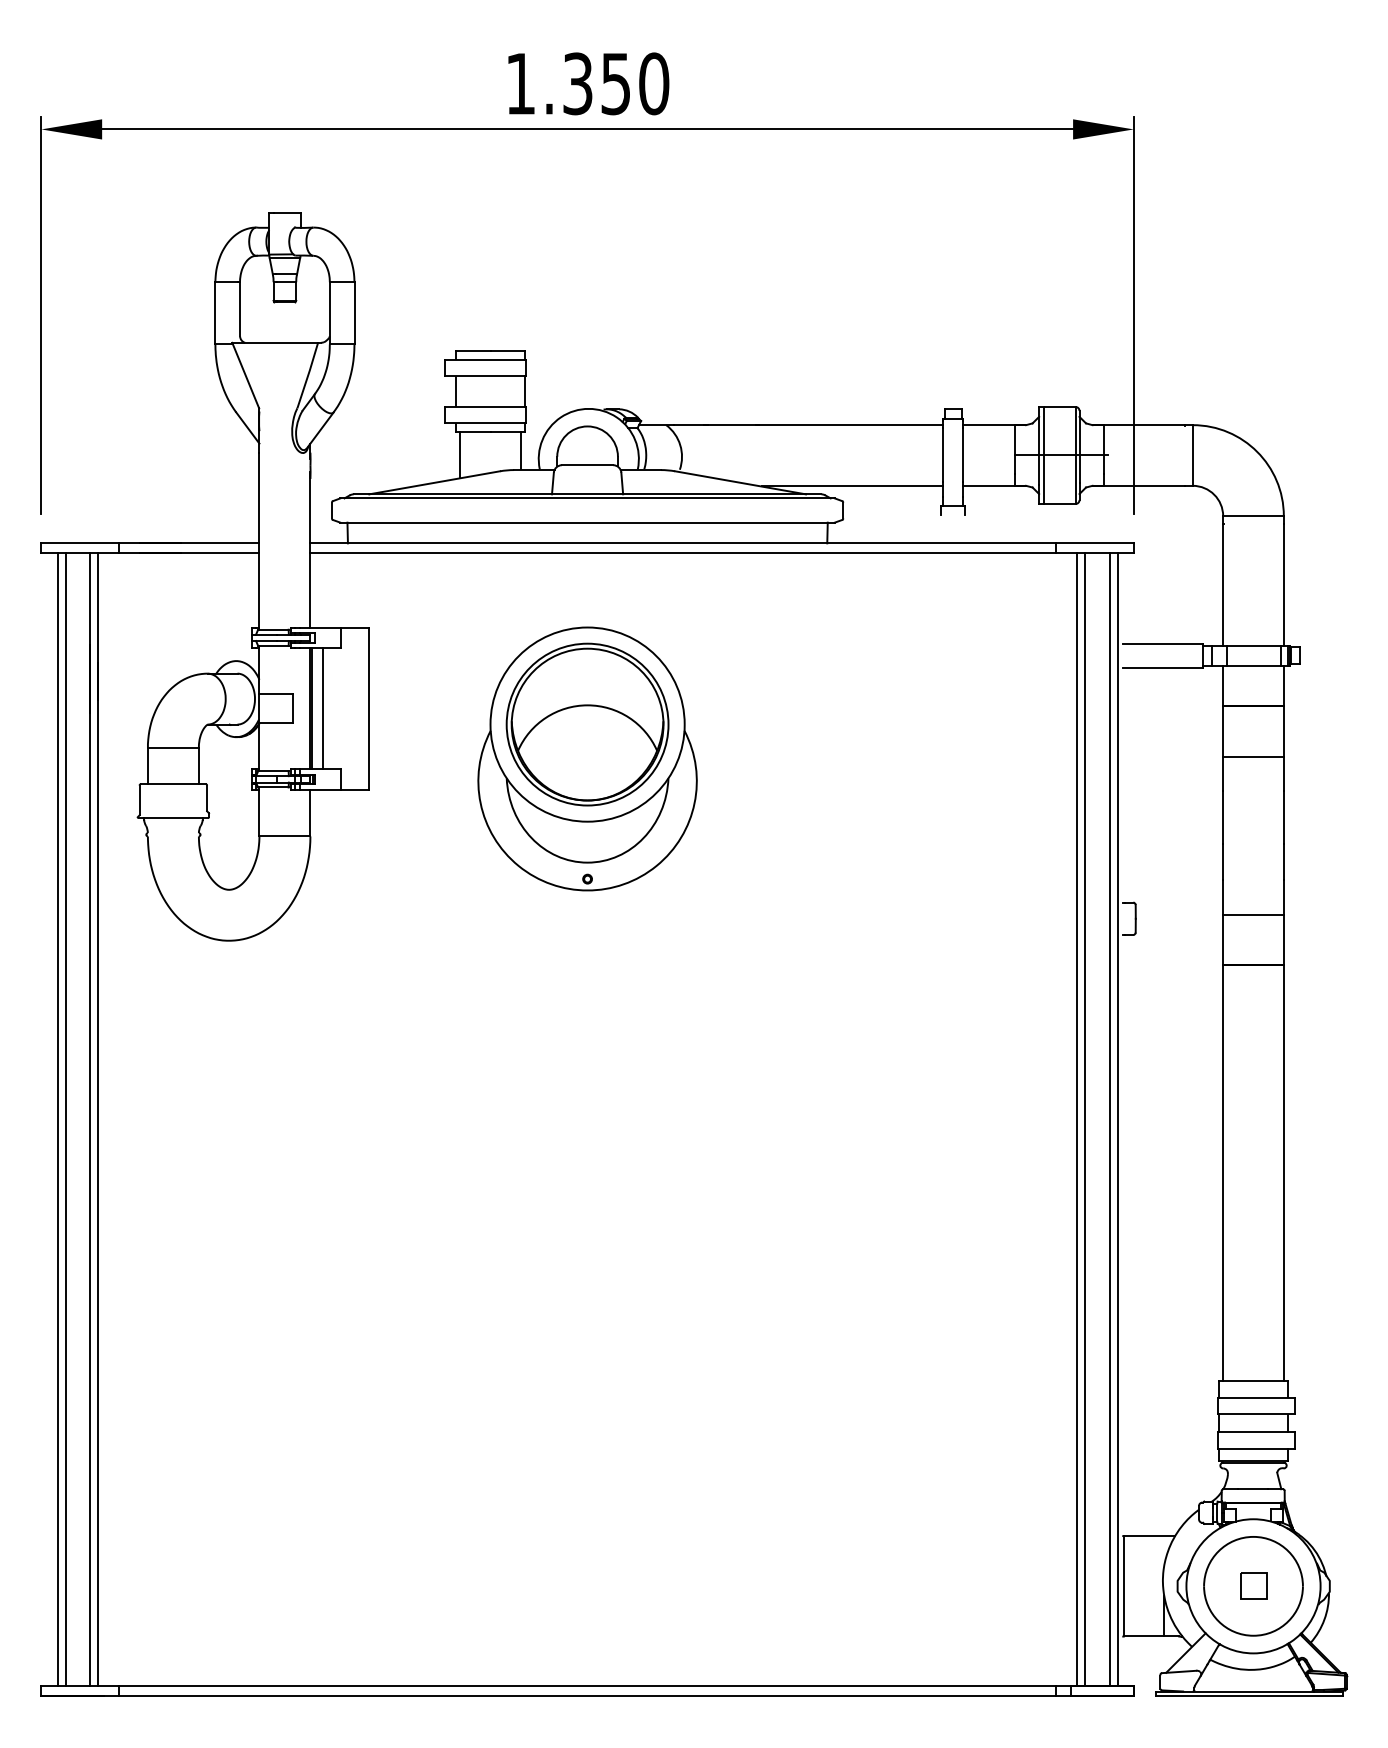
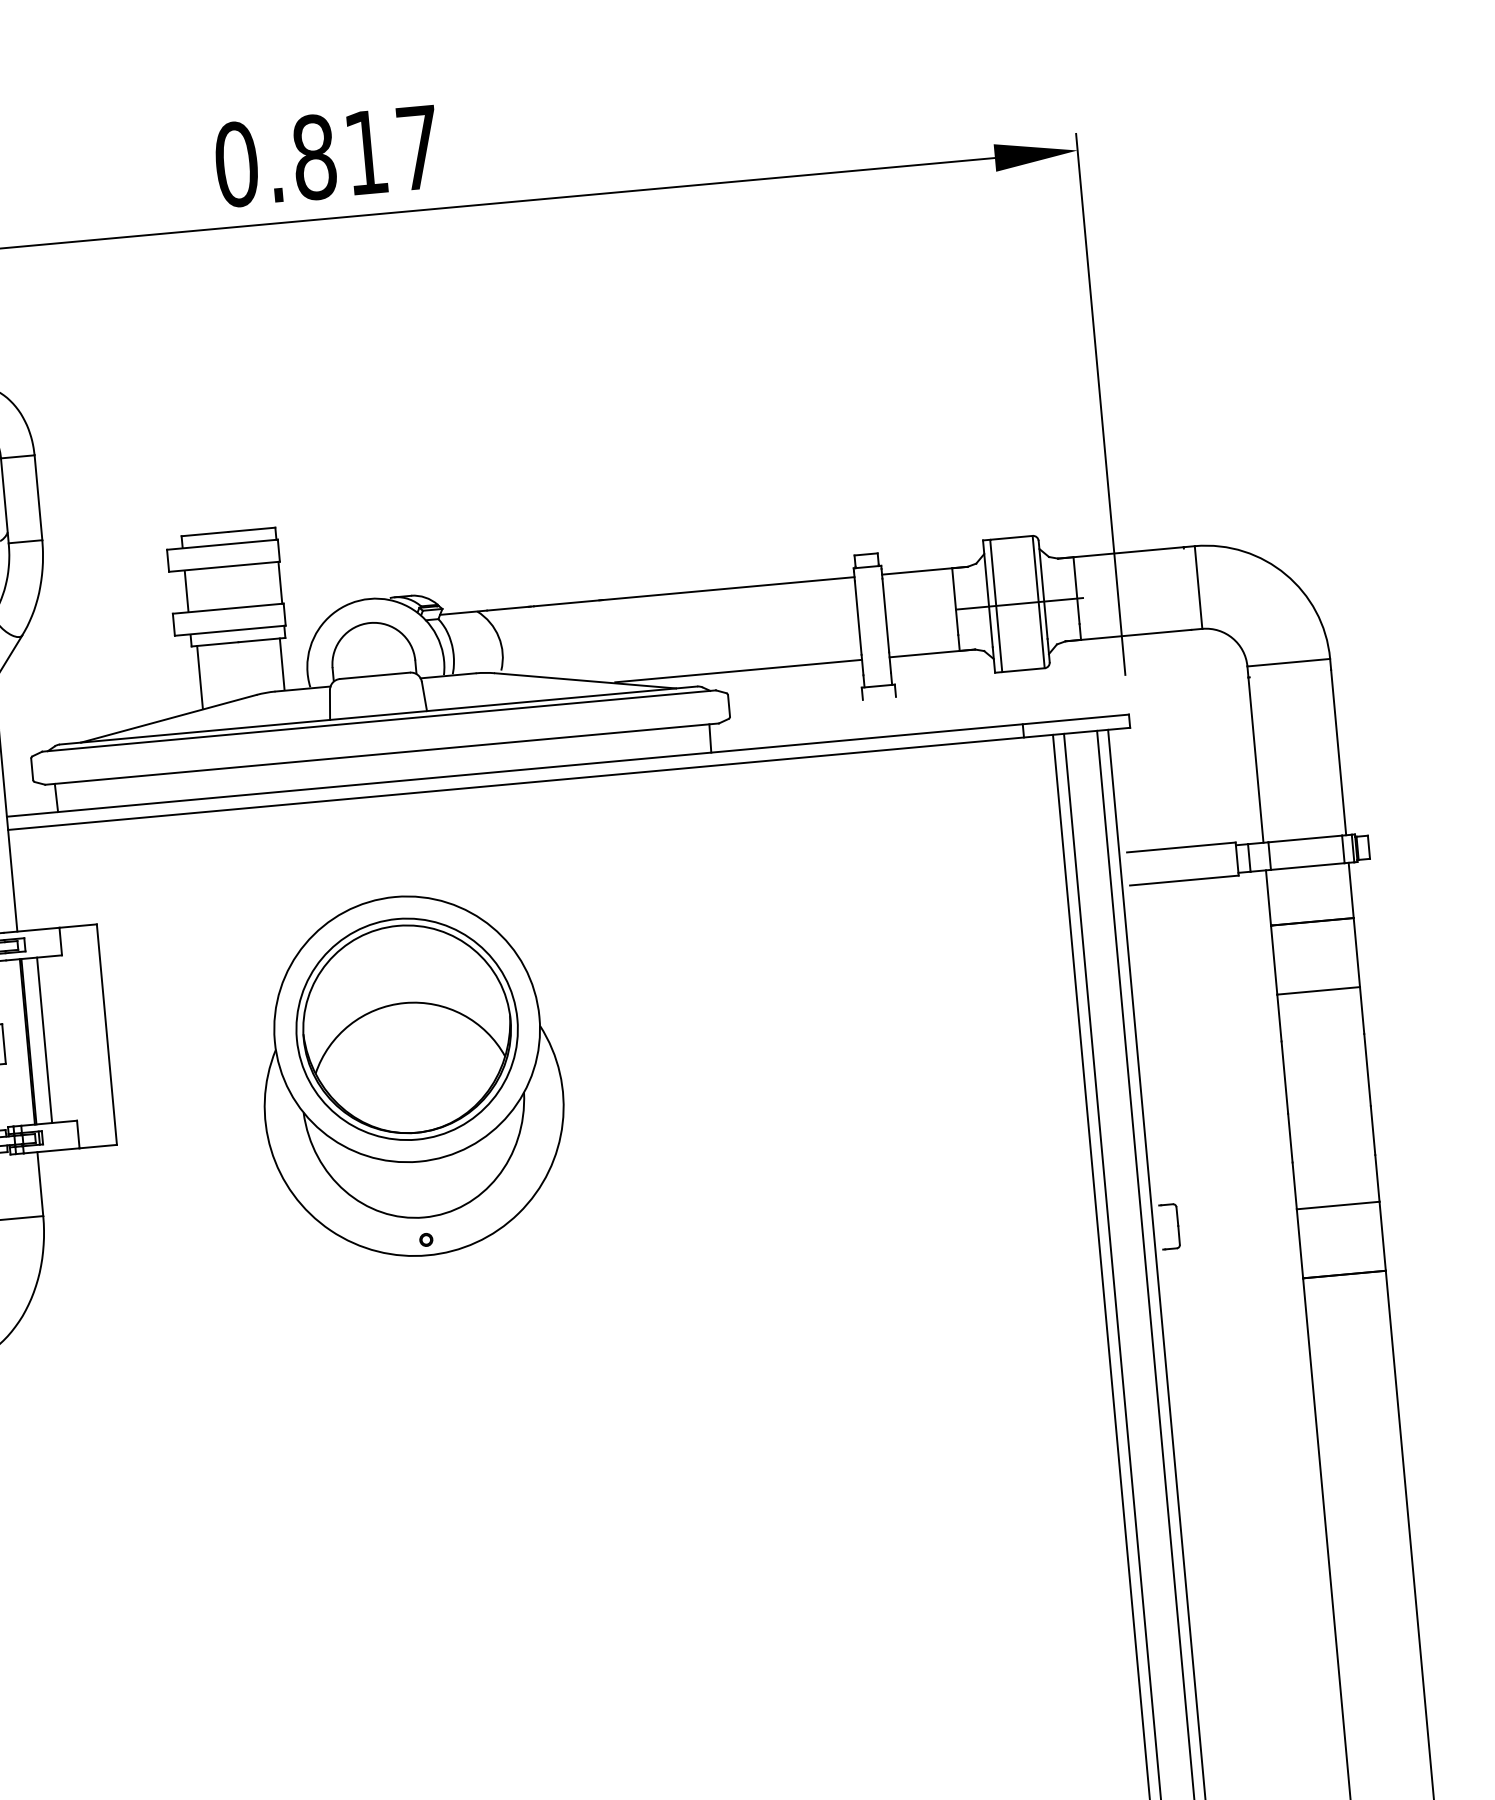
text: (587, 83) -> (327, 155), 1.350 -> 0.817

